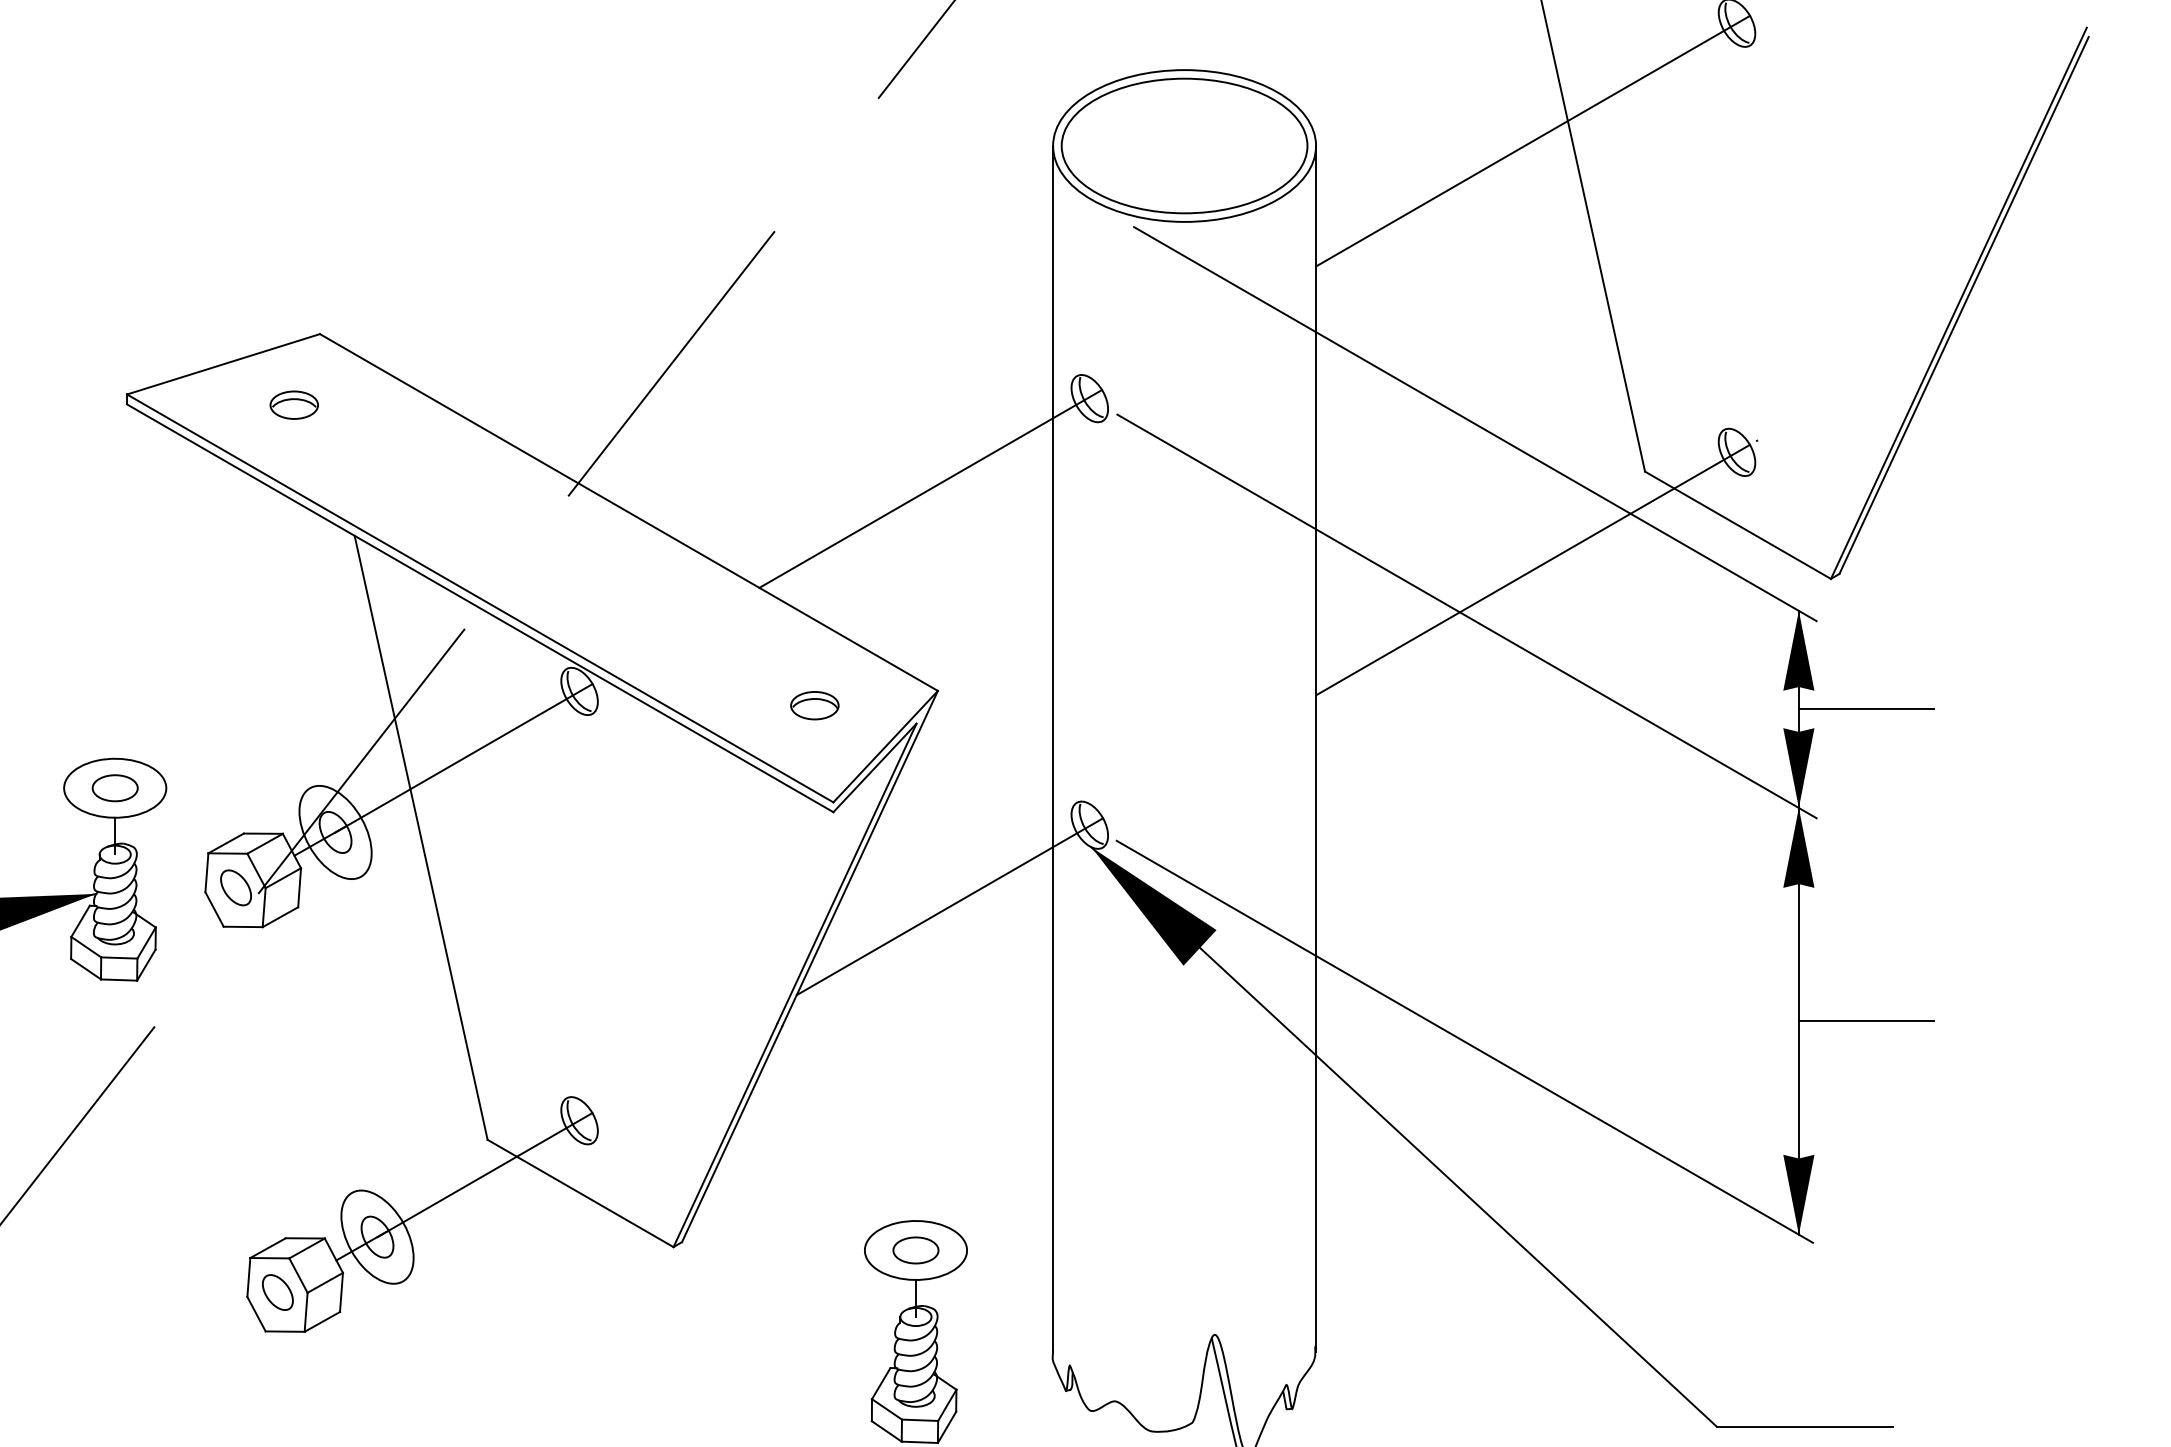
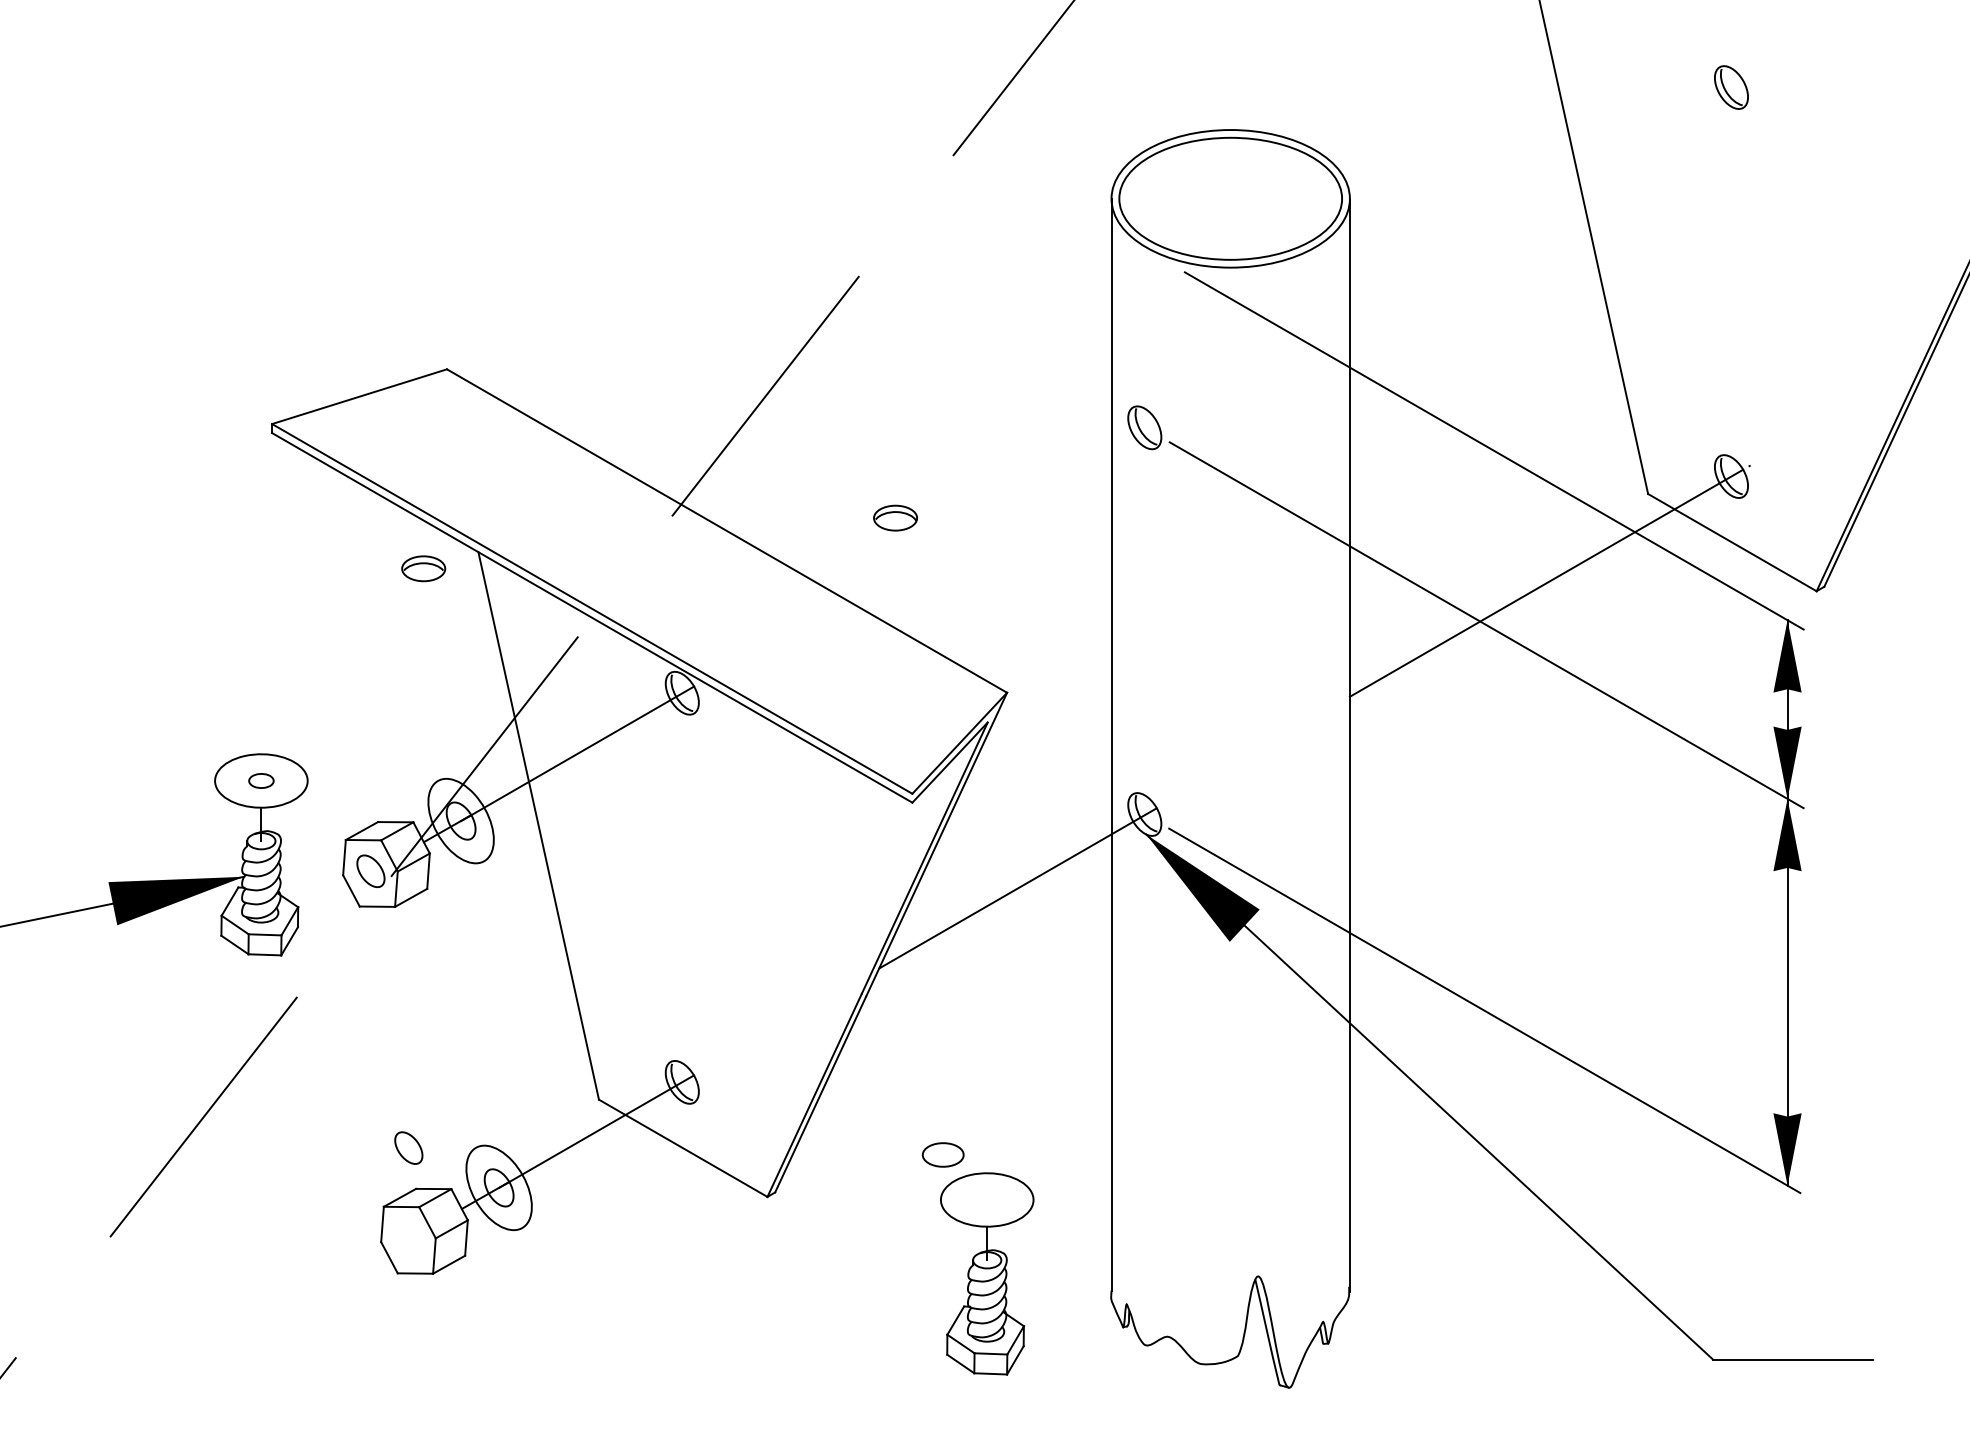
line: (1532, 141) -> (1546, 194), removed
part: (294, 404) -> (423, 568), moved
line: (930, 488) -> (1000, 509), removed
part: (814, 704) -> (895, 517), moved
line: (1866, 709) -> (1848, 709), removed
part: (115, 787) -> (261, 780), size x0.6
line: (1866, 1021) -> (1848, 992), removed
part: (915, 1249) -> (942, 1154), moved
part: (277, 1291) -> (408, 1147), moved

